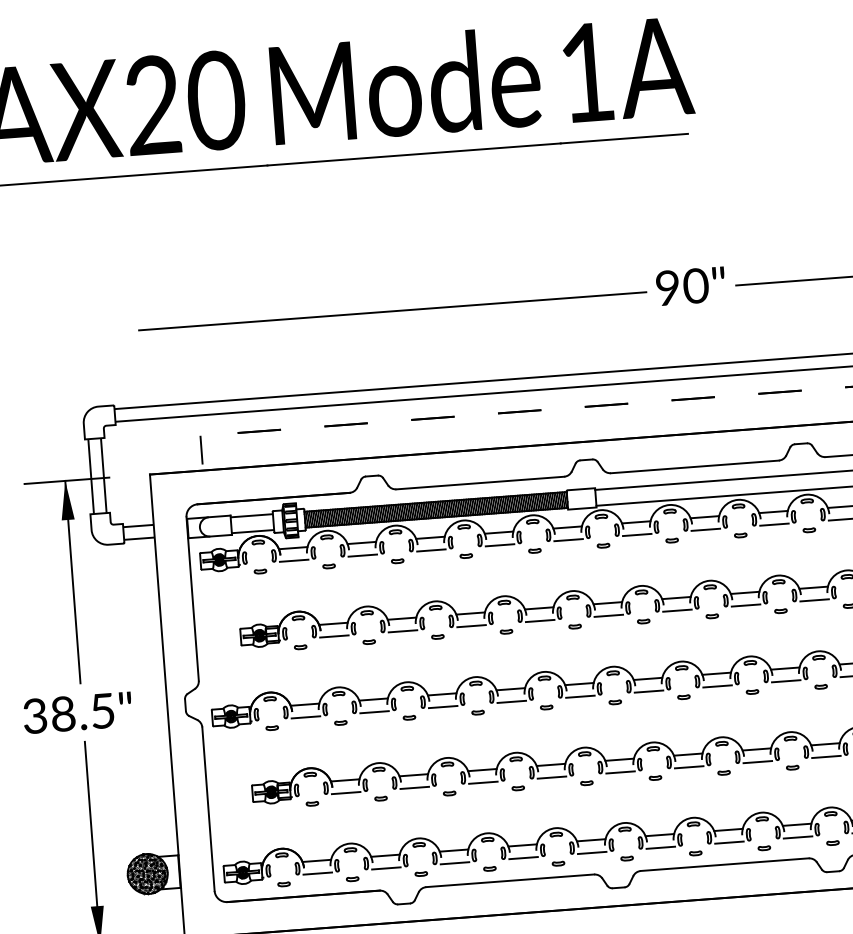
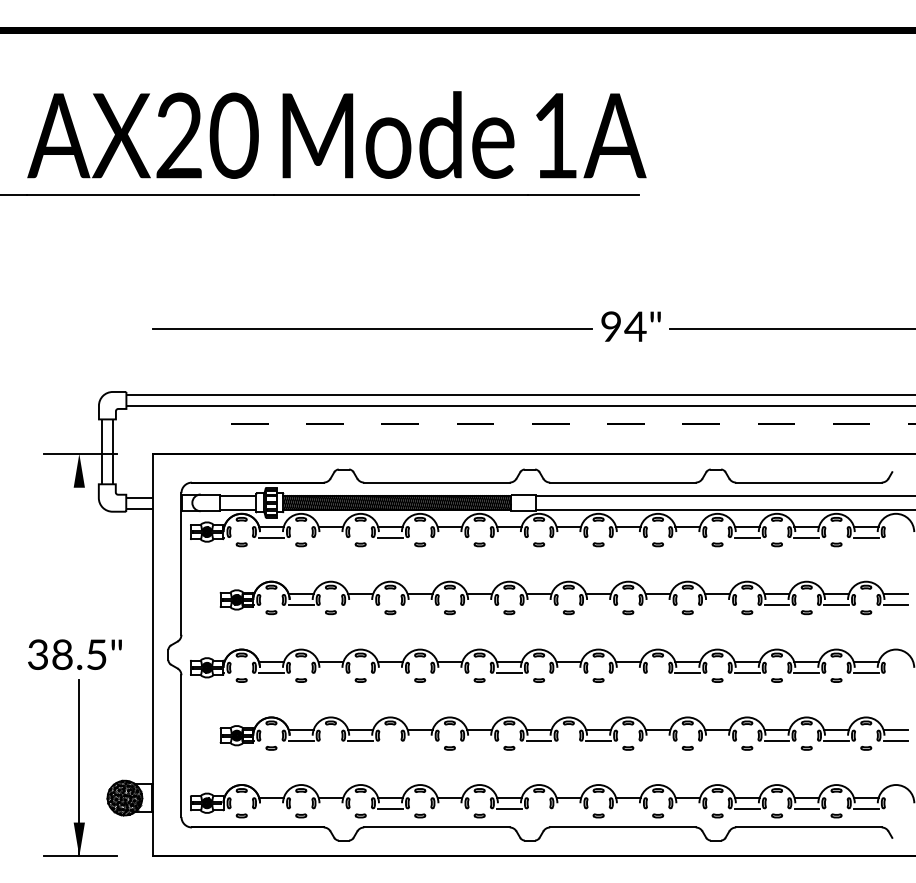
text: (695, 285) -> (635, 326), 90" -> 94"
line: (201, 449) -> (198, 435), removed
line: (774, 524) -> (687, 537), removed
line: (704, 529) -> (627, 537), removed
line: (636, 534) -> (568, 537), removed
line: (568, 540) -> (509, 537), removed
line: (499, 545) -> (449, 537), removed
line: (362, 555) -> (330, 537), removed
line: (73, 581) -> (79, 541), removed
line: (814, 600) -> (717, 605), removed
line: (745, 605) -> (657, 605), removed
line: (677, 610) -> (598, 605), removed
line: (608, 615) -> (538, 605), removed
line: (540, 621) -> (479, 605), removed
line: (470, 626) -> (419, 605), removed
line: (402, 631) -> (360, 605), removed
line: (716, 686) -> (627, 673), removed
line: (648, 691) -> (568, 673), removed
part: (751, 692) -> (657, 680), removed
line: (511, 702) -> (449, 673), removed
line: (443, 707) -> (390, 673), removed
line: (374, 712) -> (330, 673), removed
line: (826, 757) -> (717, 741), removed
line: (757, 762) -> (657, 741), removed
line: (551, 777) -> (479, 741), removed
part: (655, 778) -> (568, 748), removed
line: (482, 783) -> (419, 741), removed
part: (449, 793) -> (390, 748), removed
part: (380, 798) -> (330, 748), removed
line: (797, 837) -> (687, 808), removed
line: (729, 842) -> (628, 808), removed
line: (660, 847) -> (568, 808), removed
line: (523, 857) -> (449, 808), removed
part: (627, 858) -> (539, 815), removed
line: (385, 868) -> (330, 808), removed
line: (317, 873) -> (271, 808), removed

